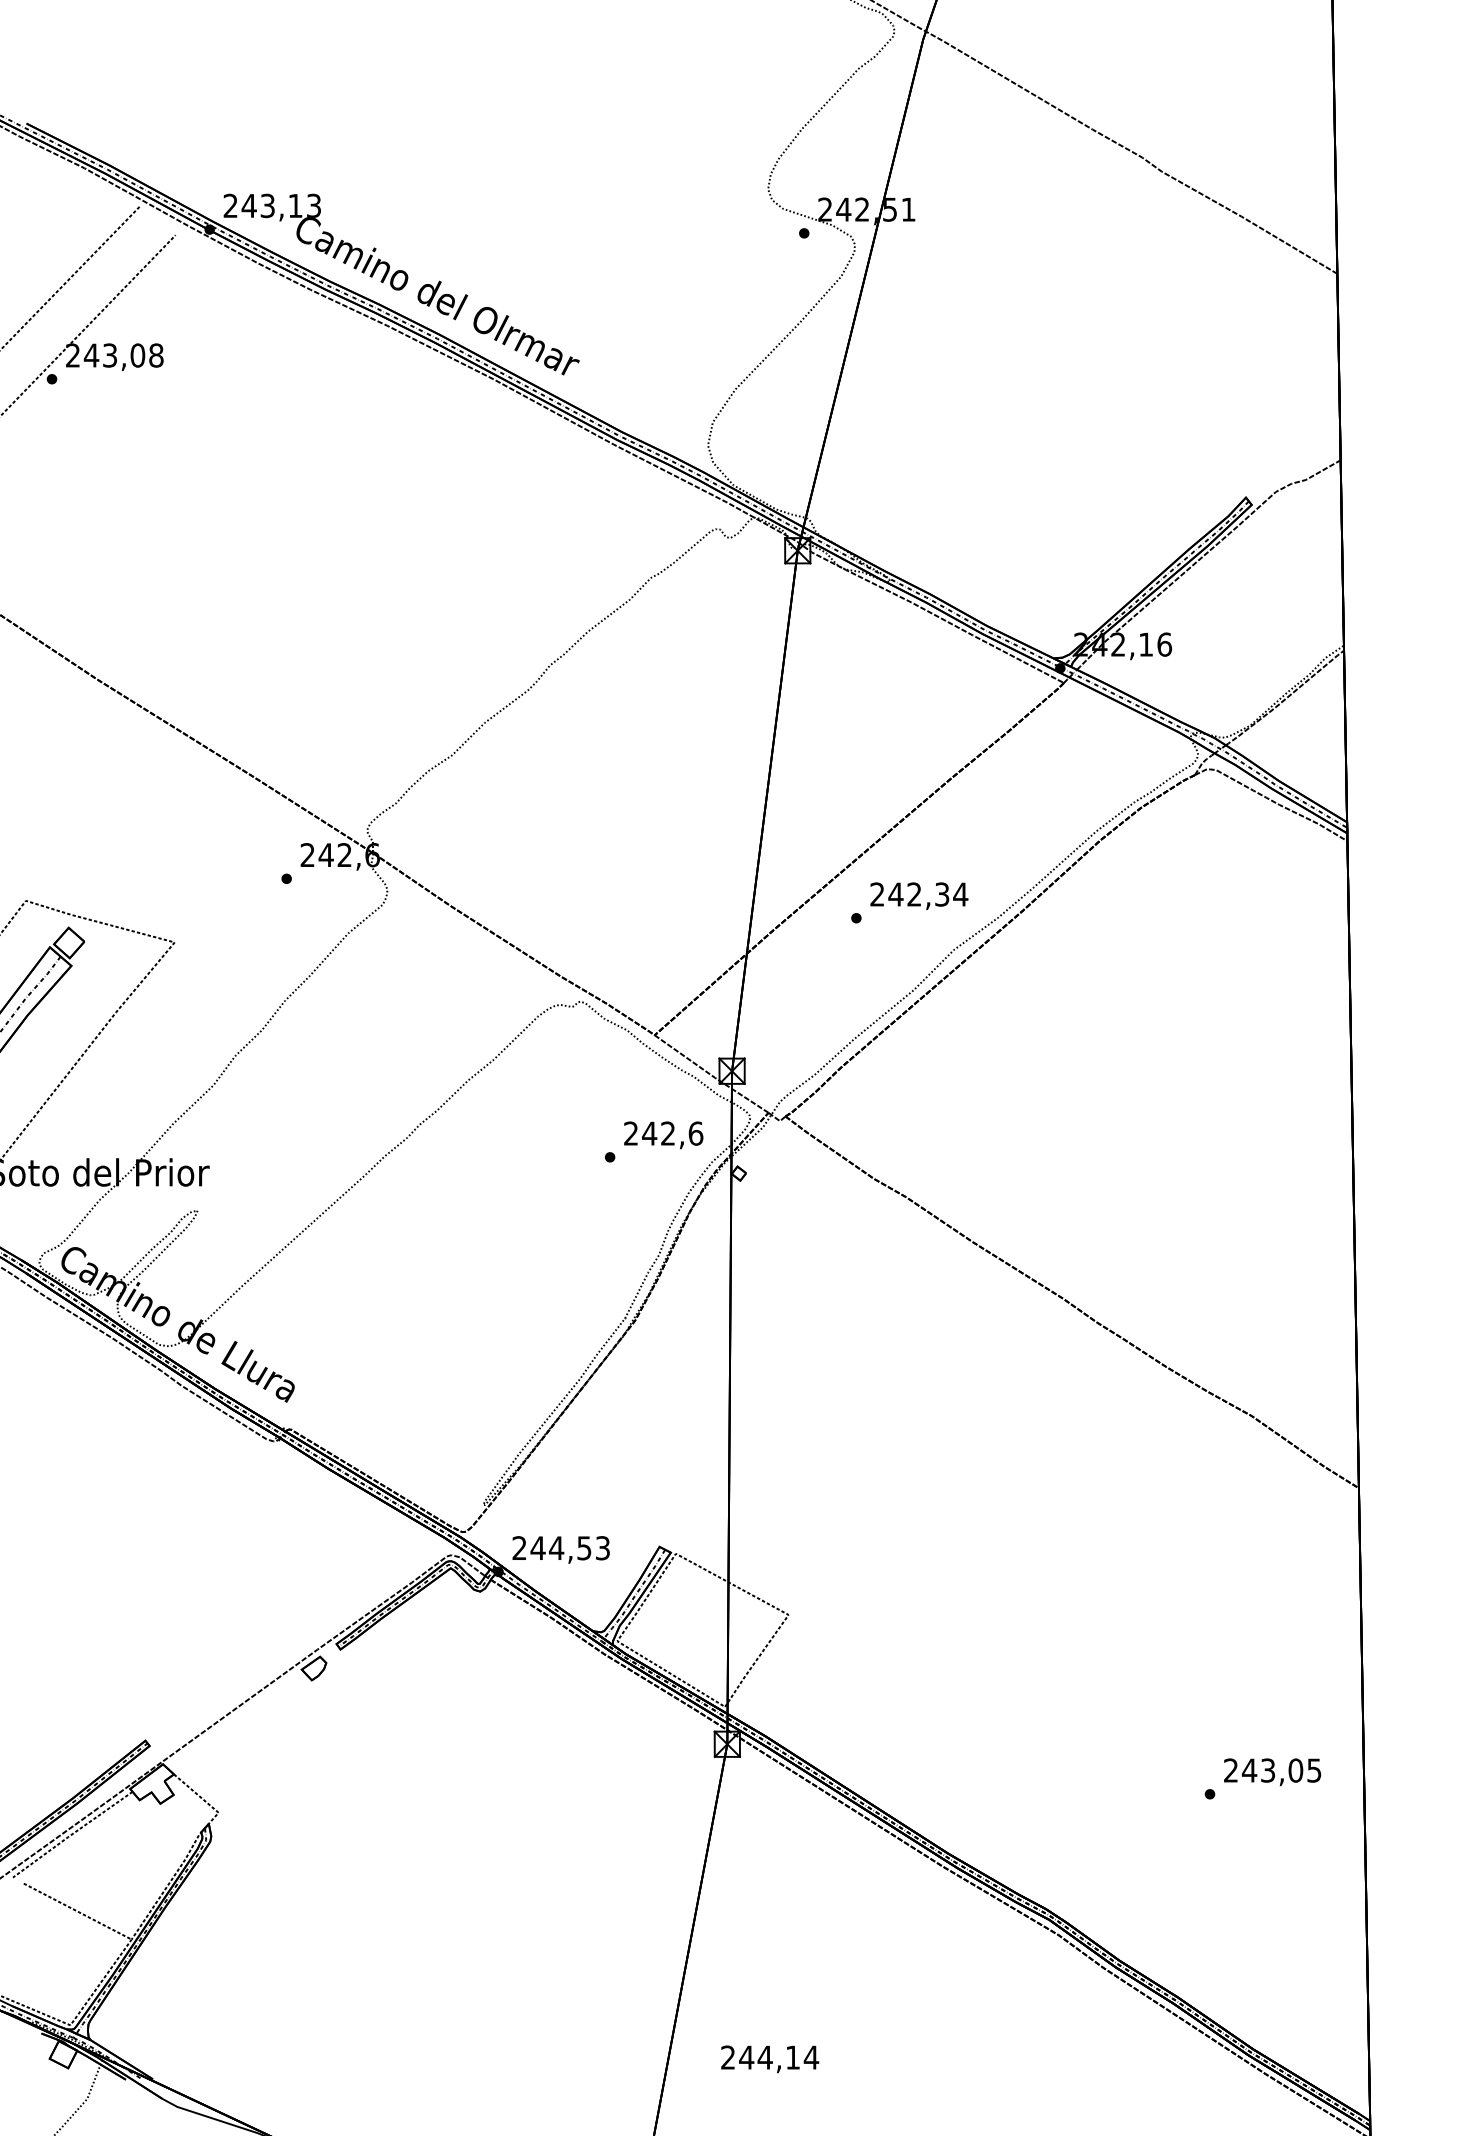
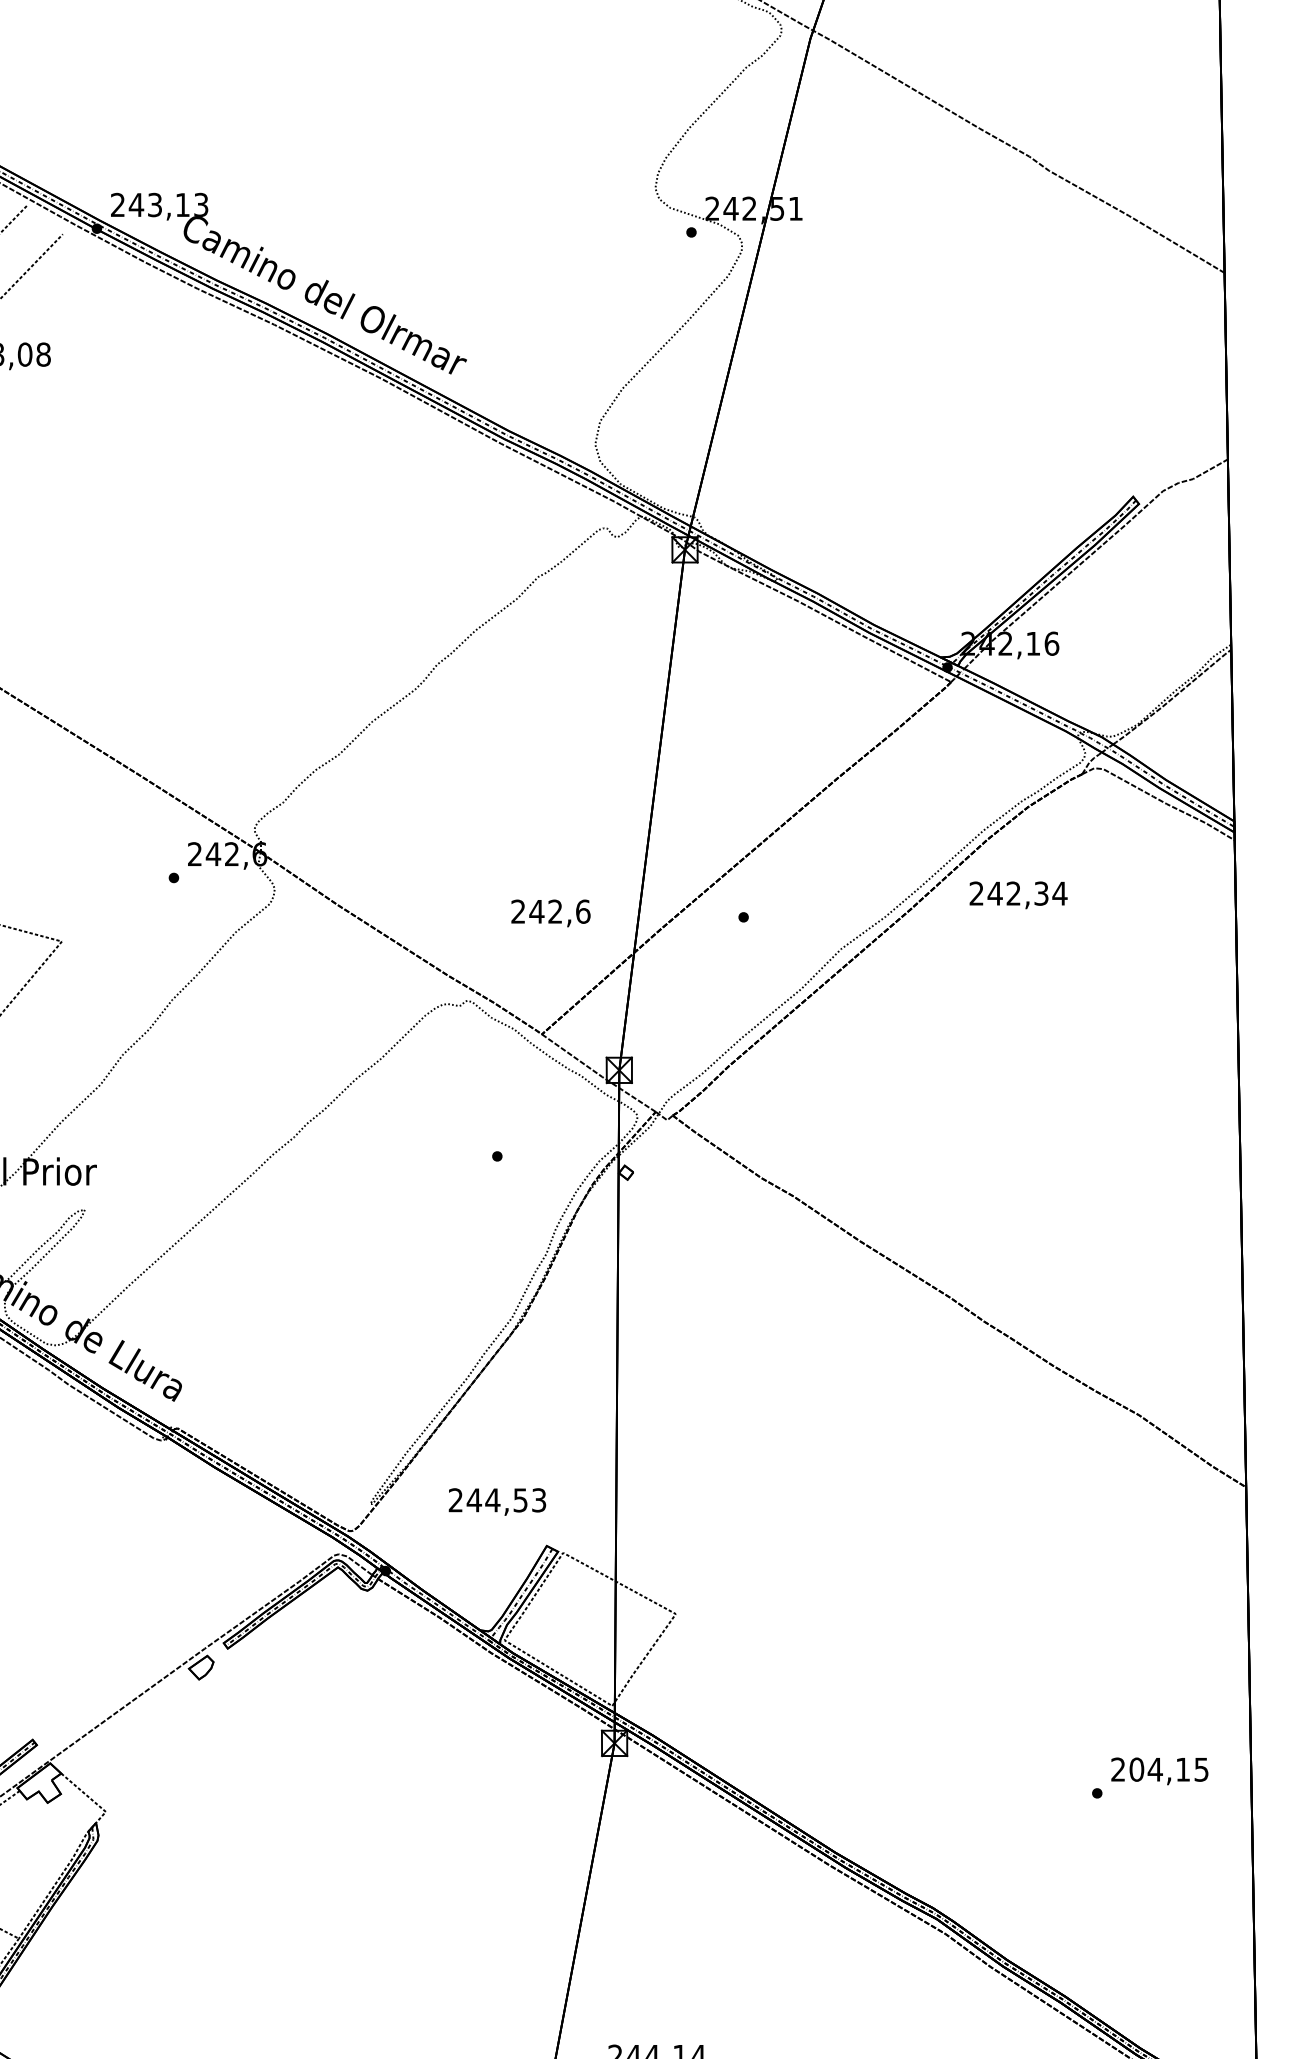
text: (919, 895) -> (1018, 894), moved
text: (663, 1135) -> (550, 913), moved
text: (560, 1549) -> (496, 1501), moved
text: (1272, 1770) -> (1159, 1769), 243,05 -> 204,15

